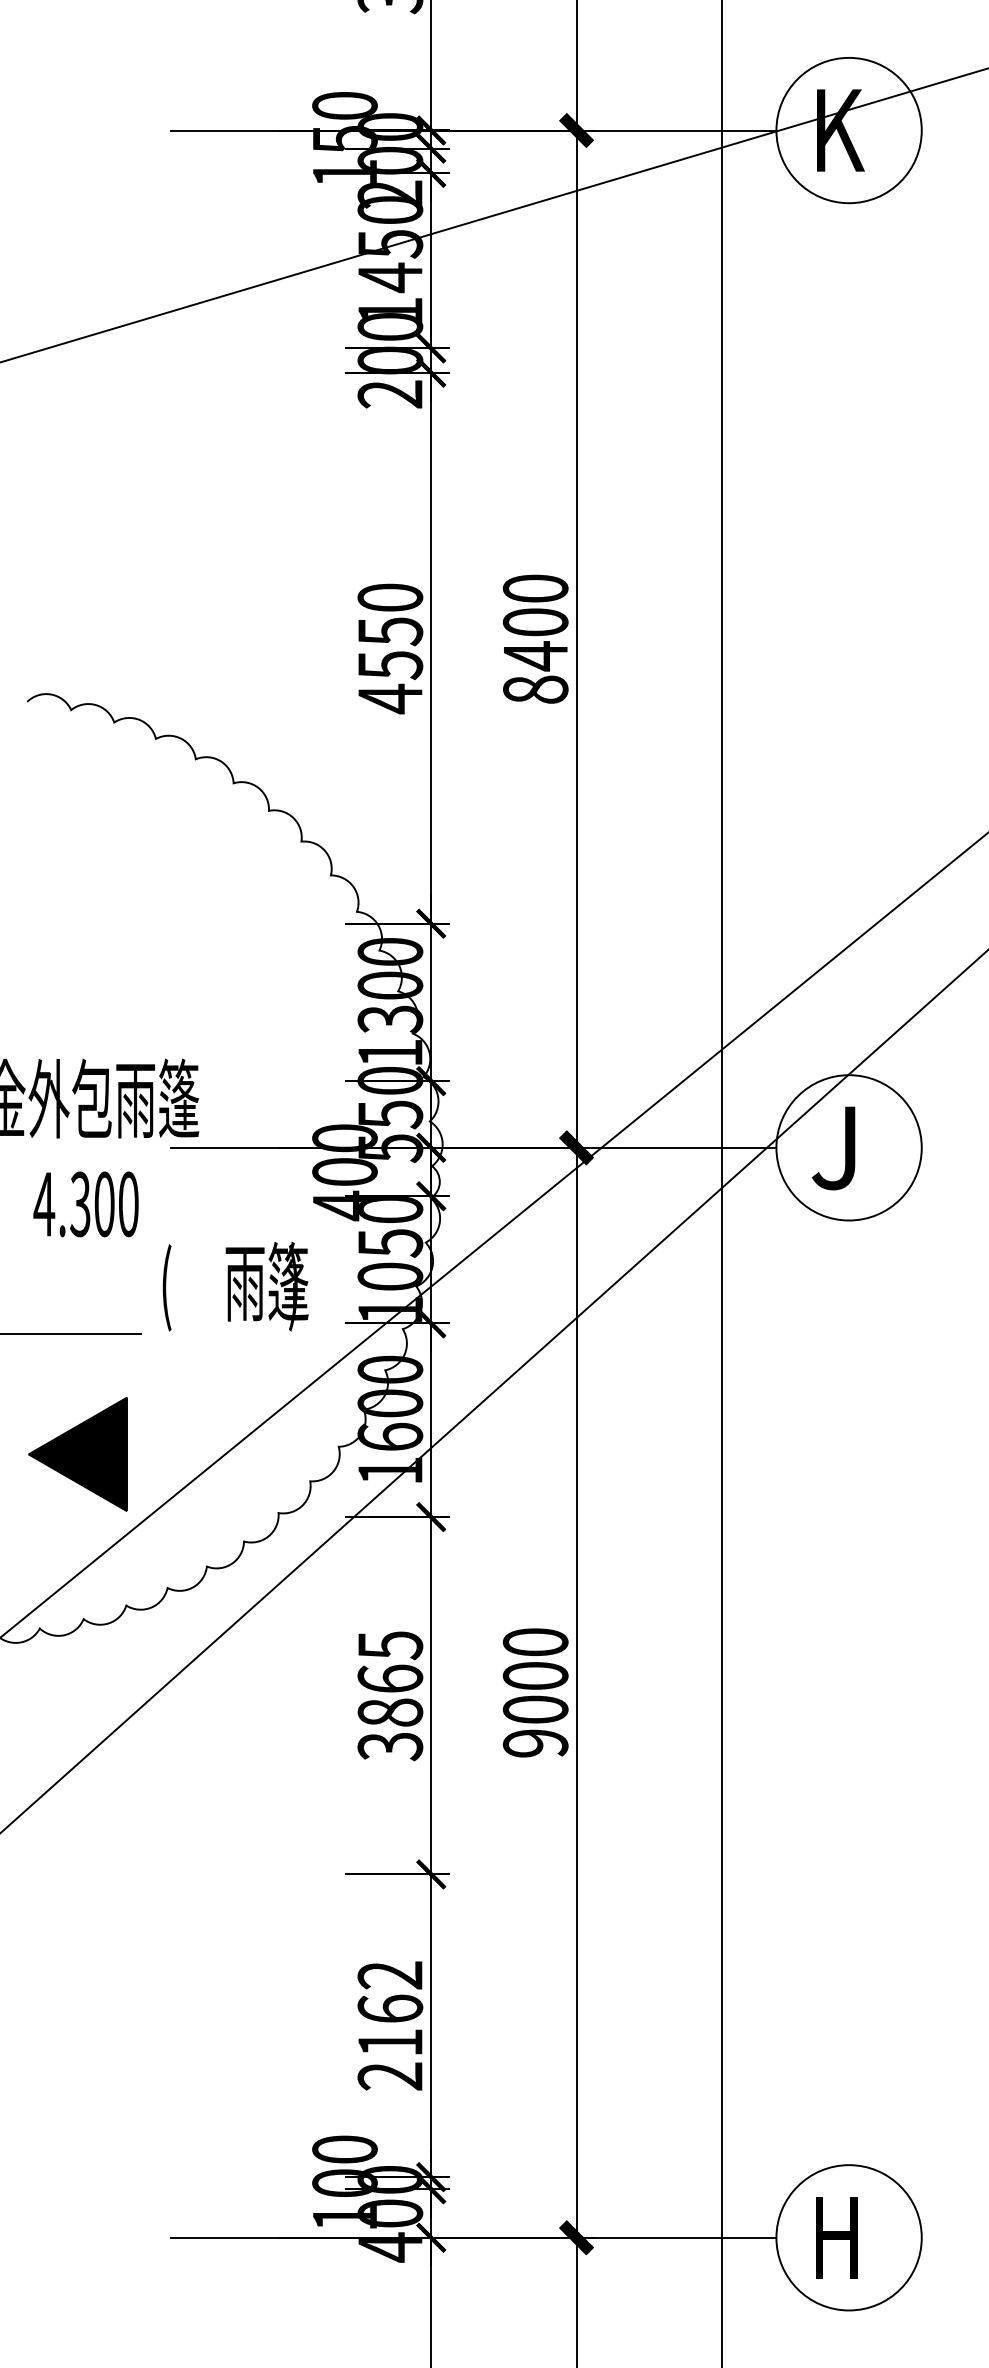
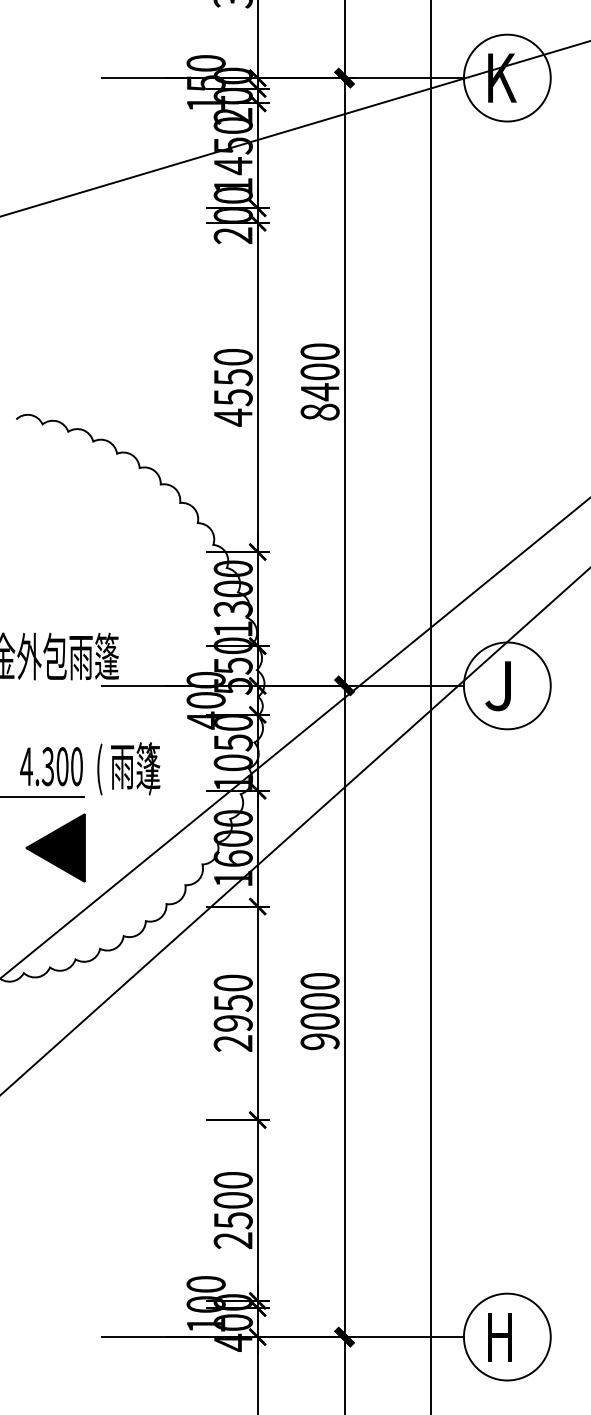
text: (86, 1204) -> (51, 766), moved
text: (266, 1286) -> (135, 768), moved
part: (77, 1453) -> (55, 847), moved
text: (389, 1696) -> (232, 1013), 3865 -> 2950
text: (389, 2009) -> (232, 1200), 2162 -> 2500

